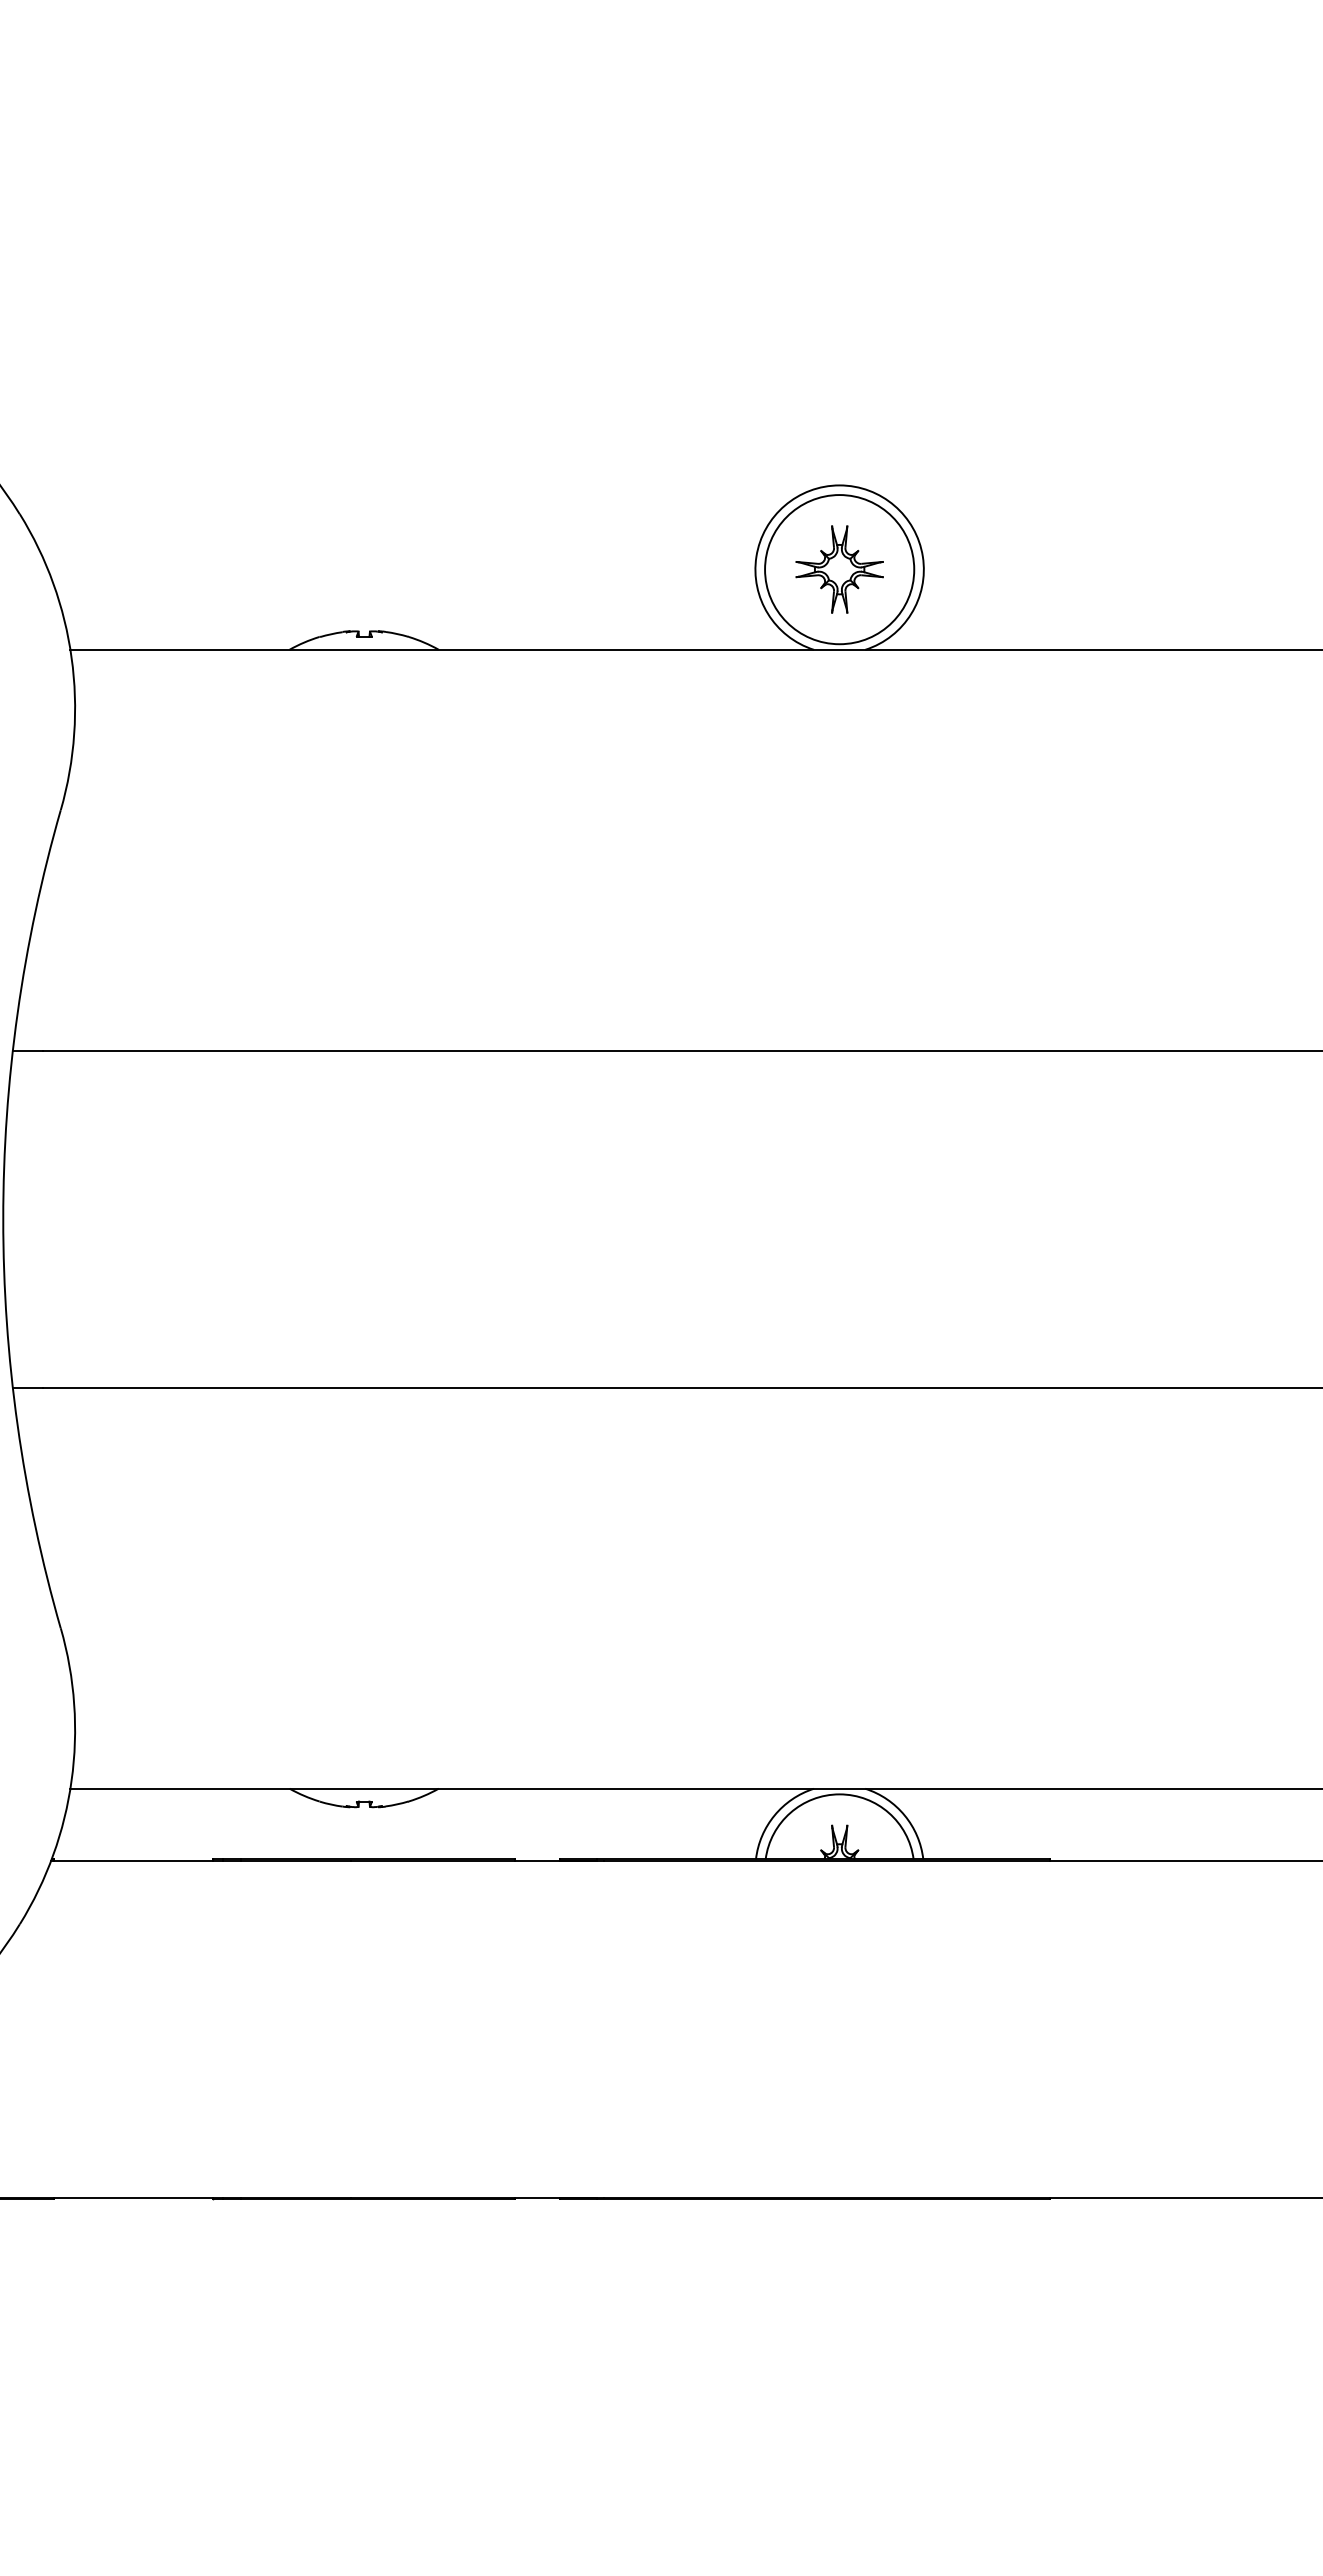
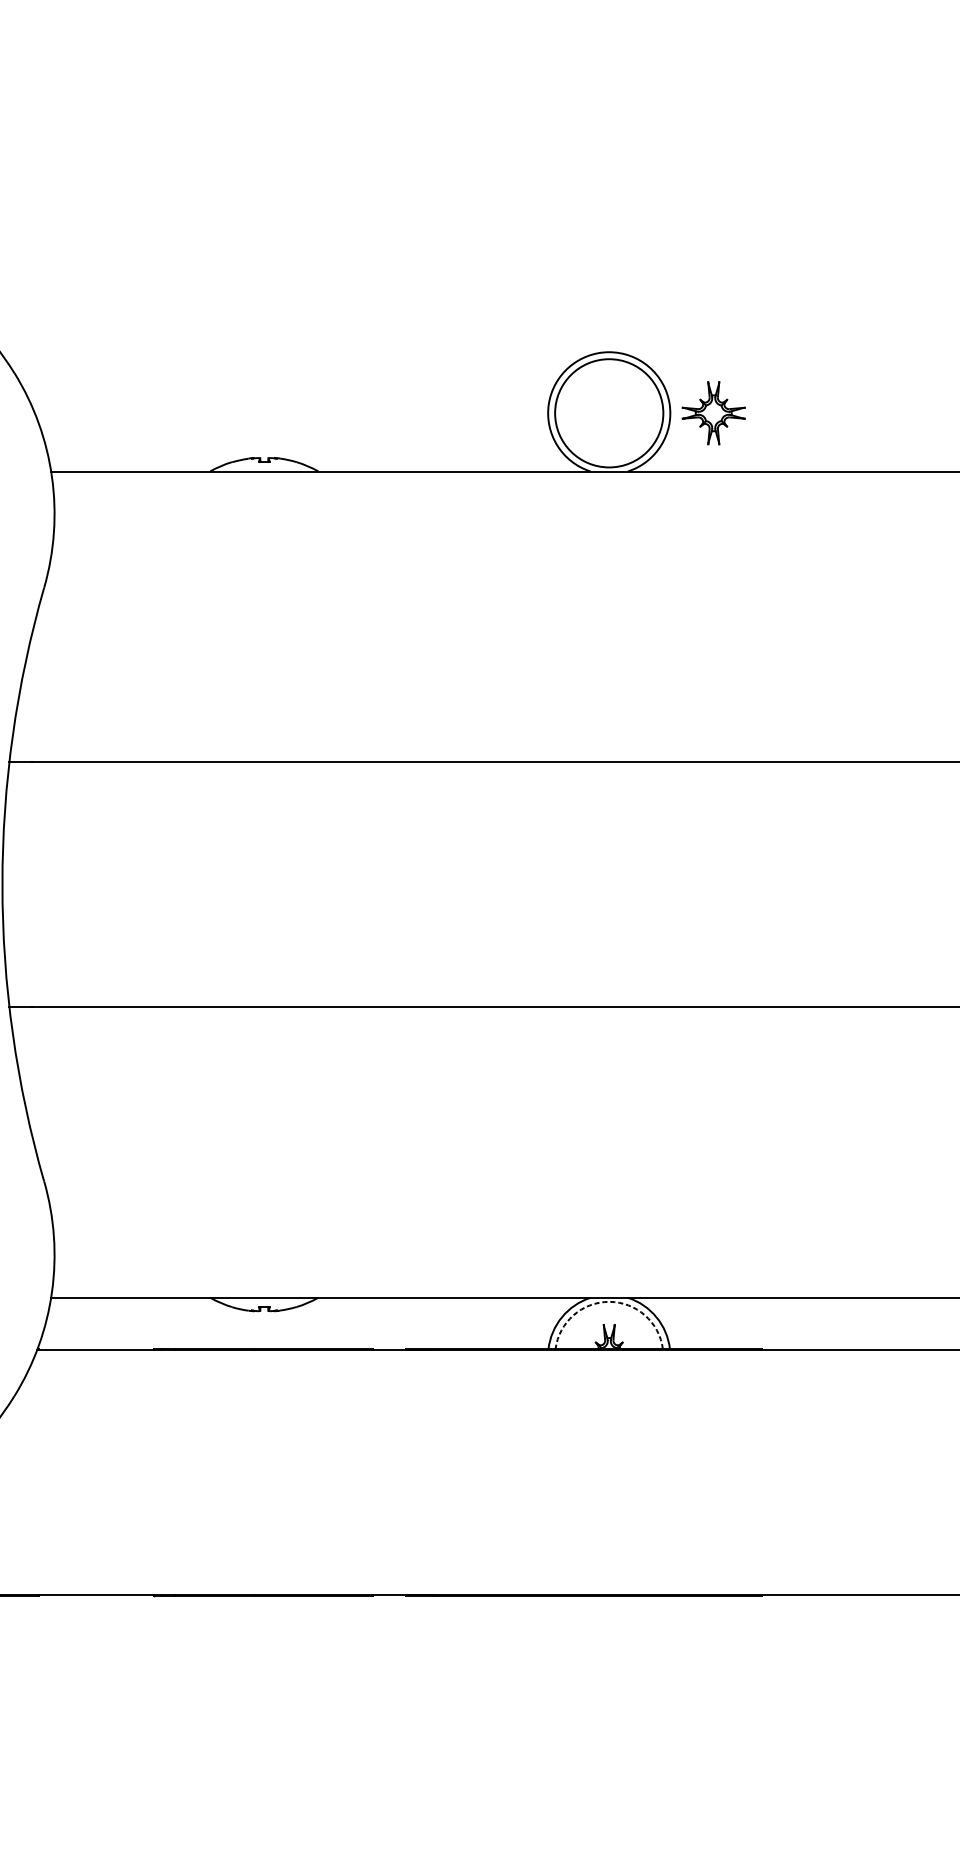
part: (839, 569) -> (713, 413), moved
arc: (839, 1794) -> (609, 1301), solid -> dashed

